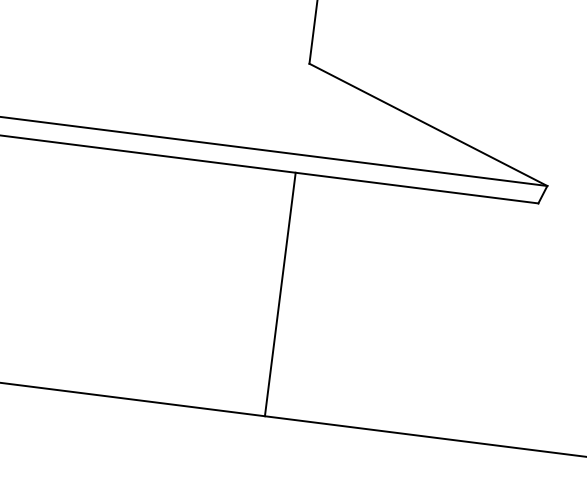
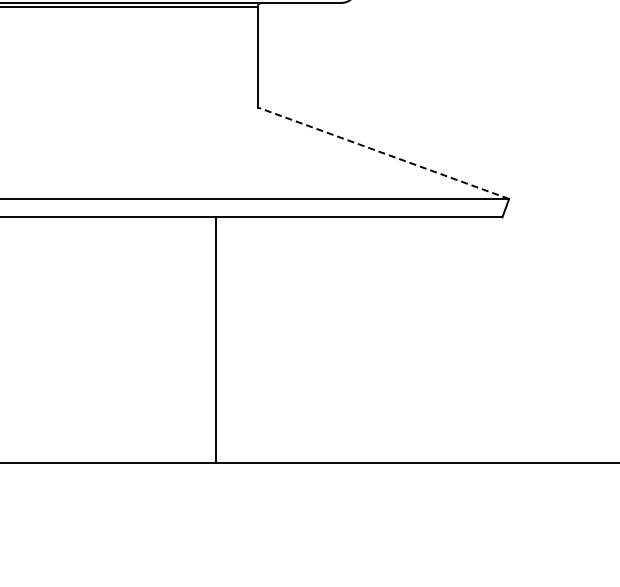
line: (428, 125) -> (383, 153), solid -> dashed
line: (280, 293) -> (215, 339), moved

